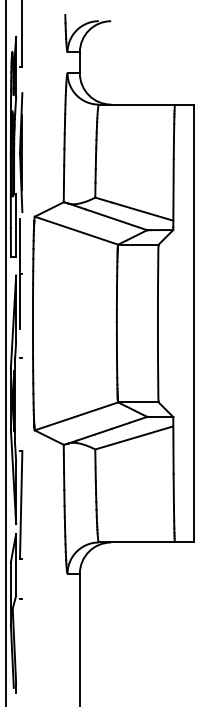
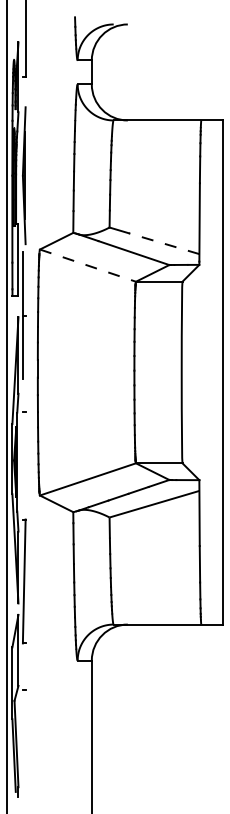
line: (142, 211) -> (163, 243), solid -> dashed
line: (76, 230) -> (87, 265), solid -> dashed

